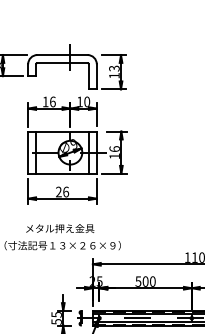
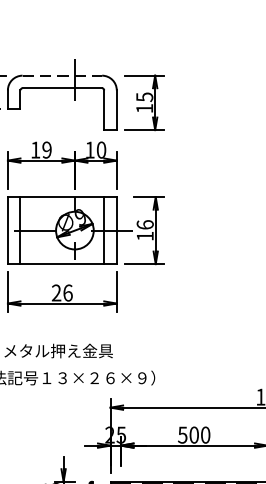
line: (62, 55) -> (62, 76), solid -> dashed
text: (113, 68) -> (143, 97), 13 -> 15
text: (52, 101) -> (46, 149), 16 -> 19

